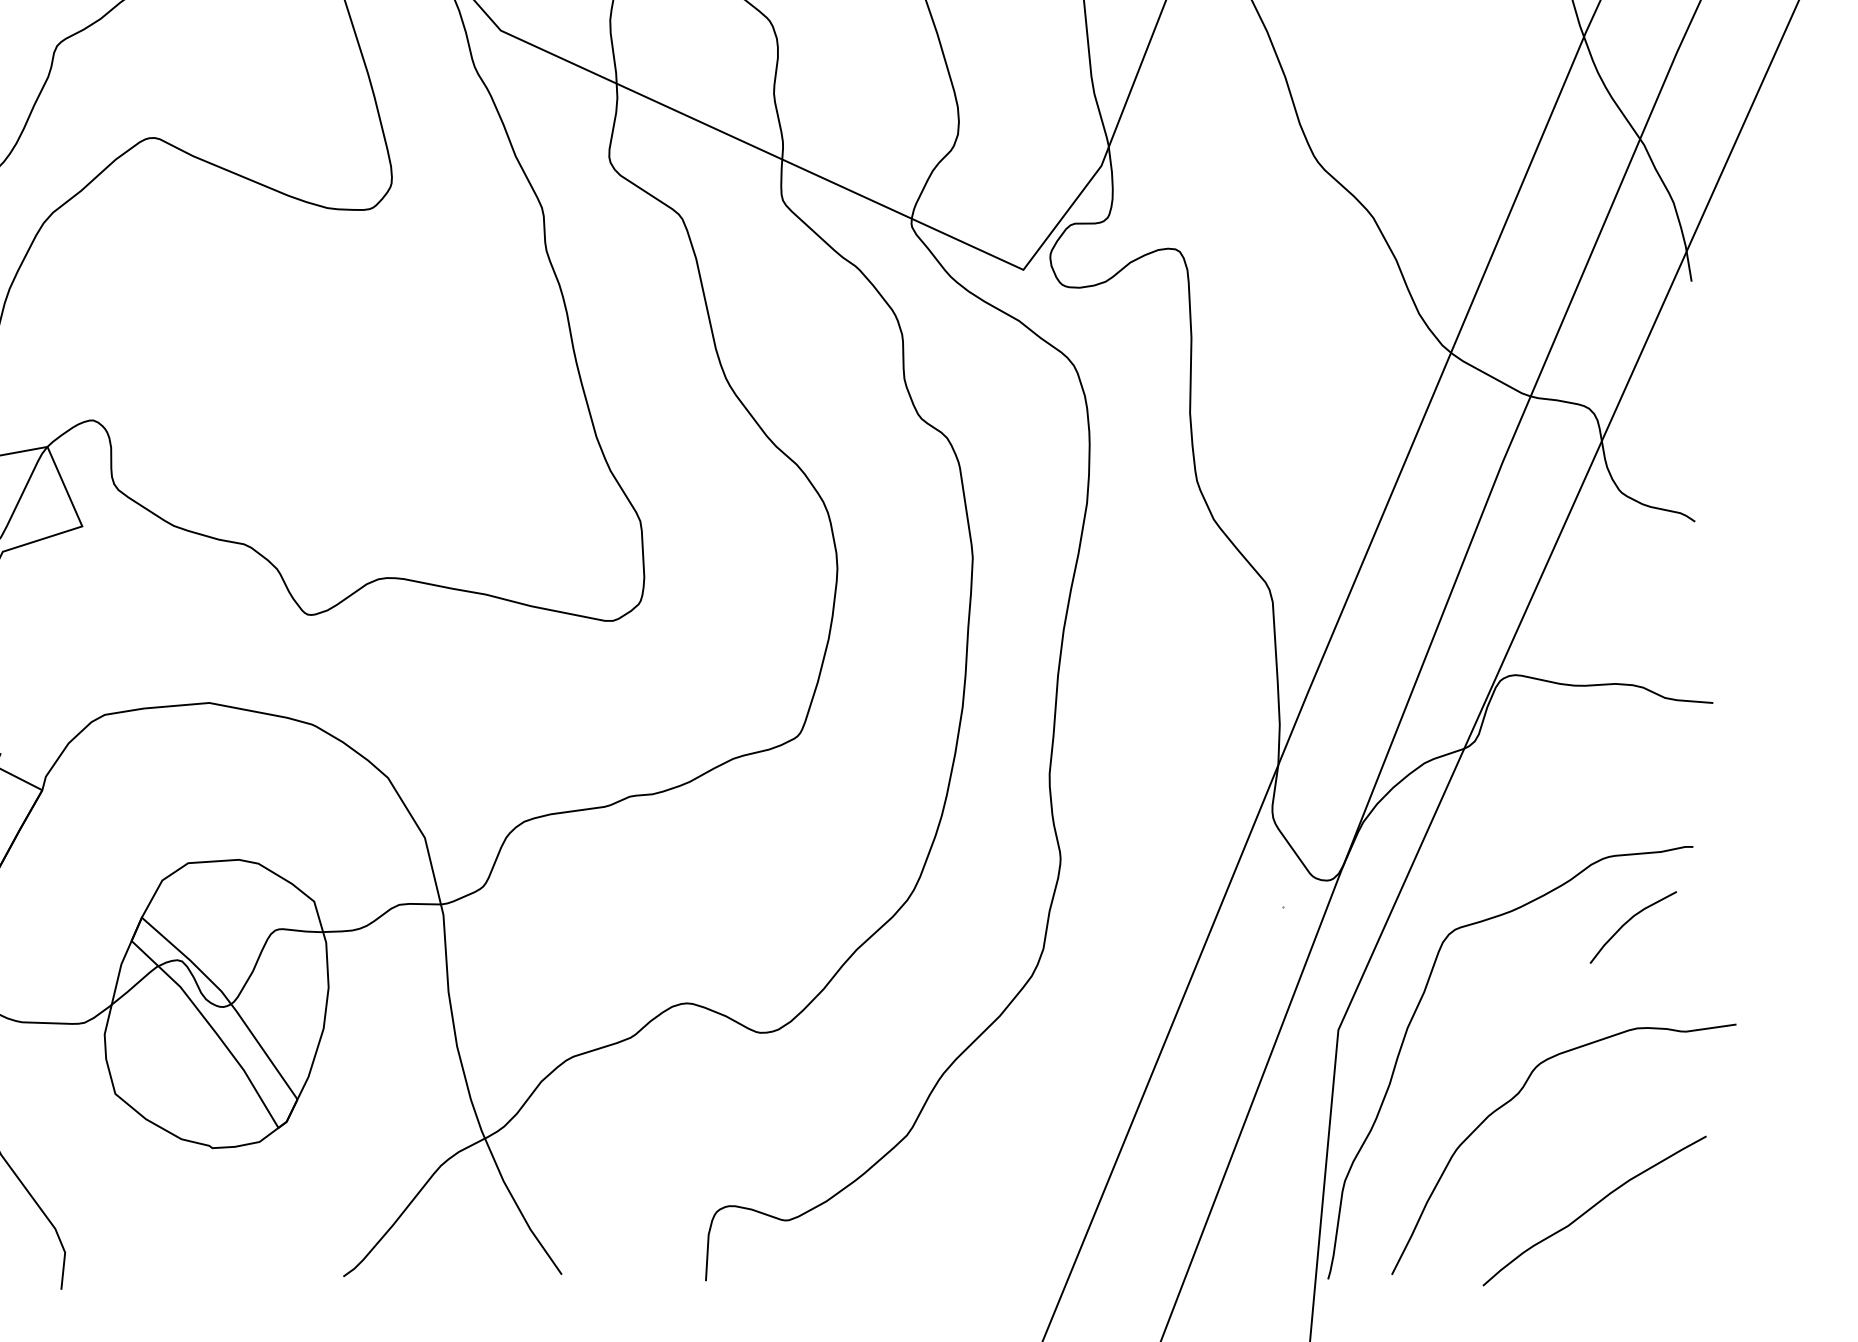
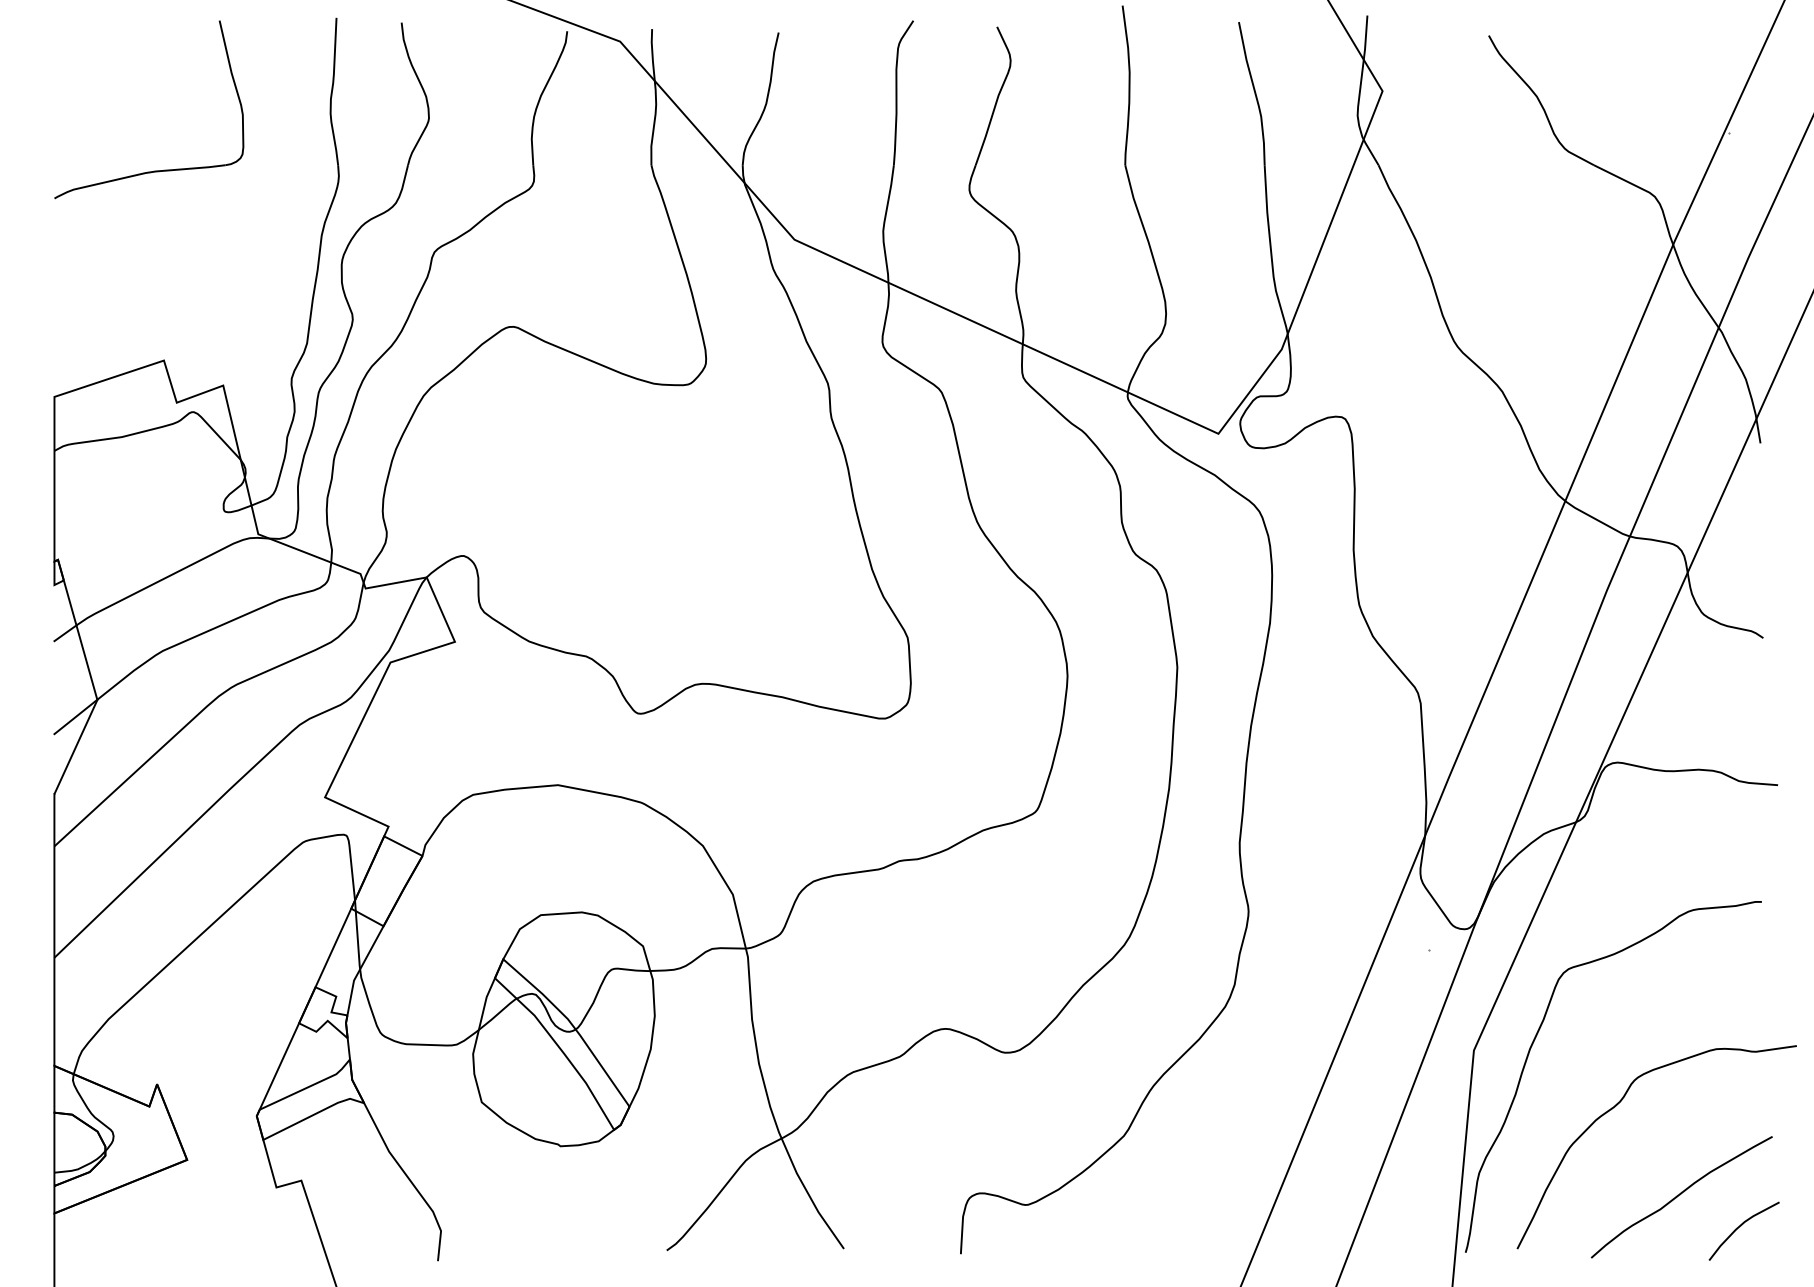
curve: (1629, 921) -> (1741, 1226), moved

